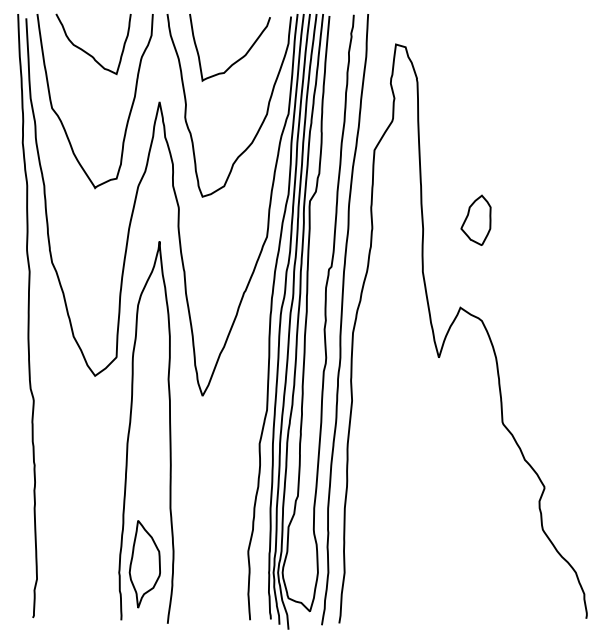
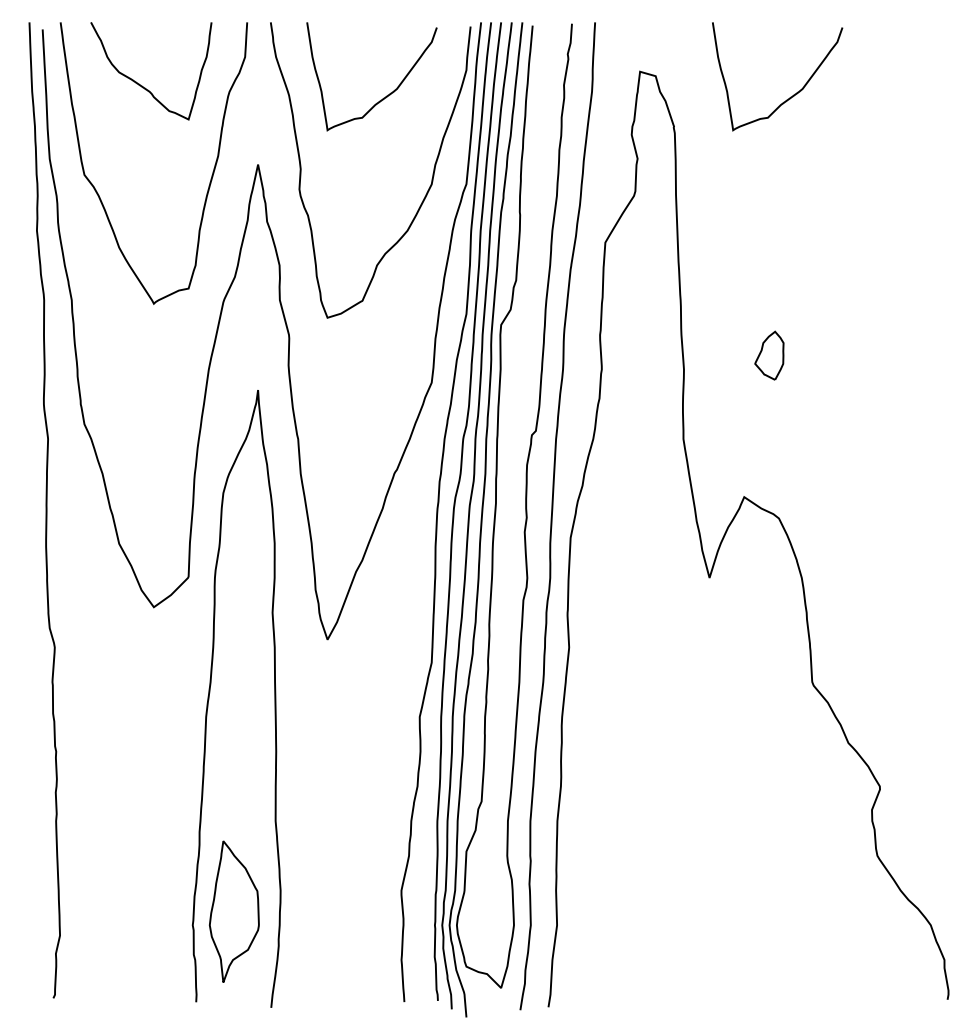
curve: (487, 60) -> (787, 97), added
part: (475, 219) -> (768, 354), size x0.6

